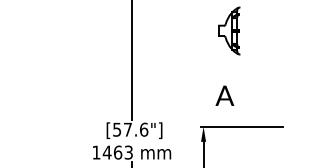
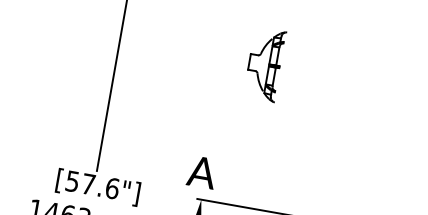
text: (224, 95) -> (201, 171), moved

